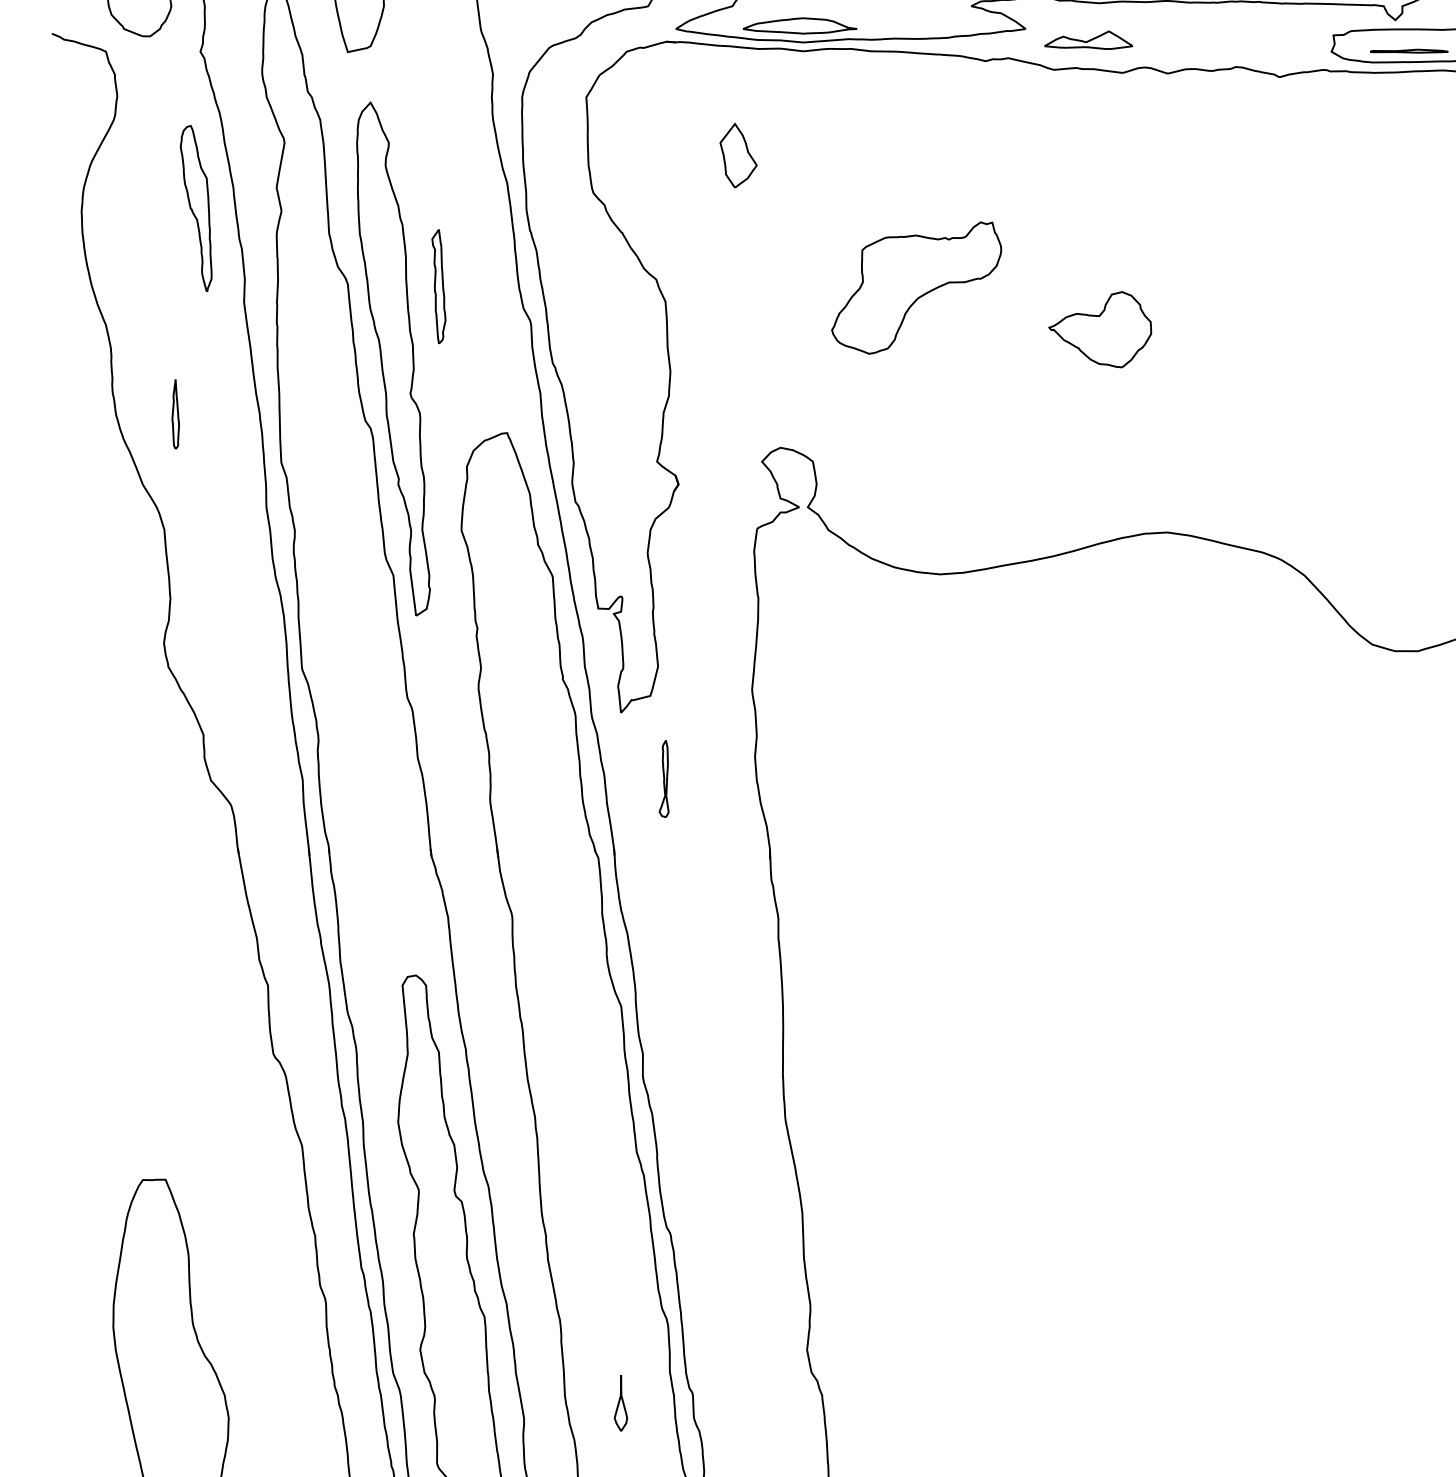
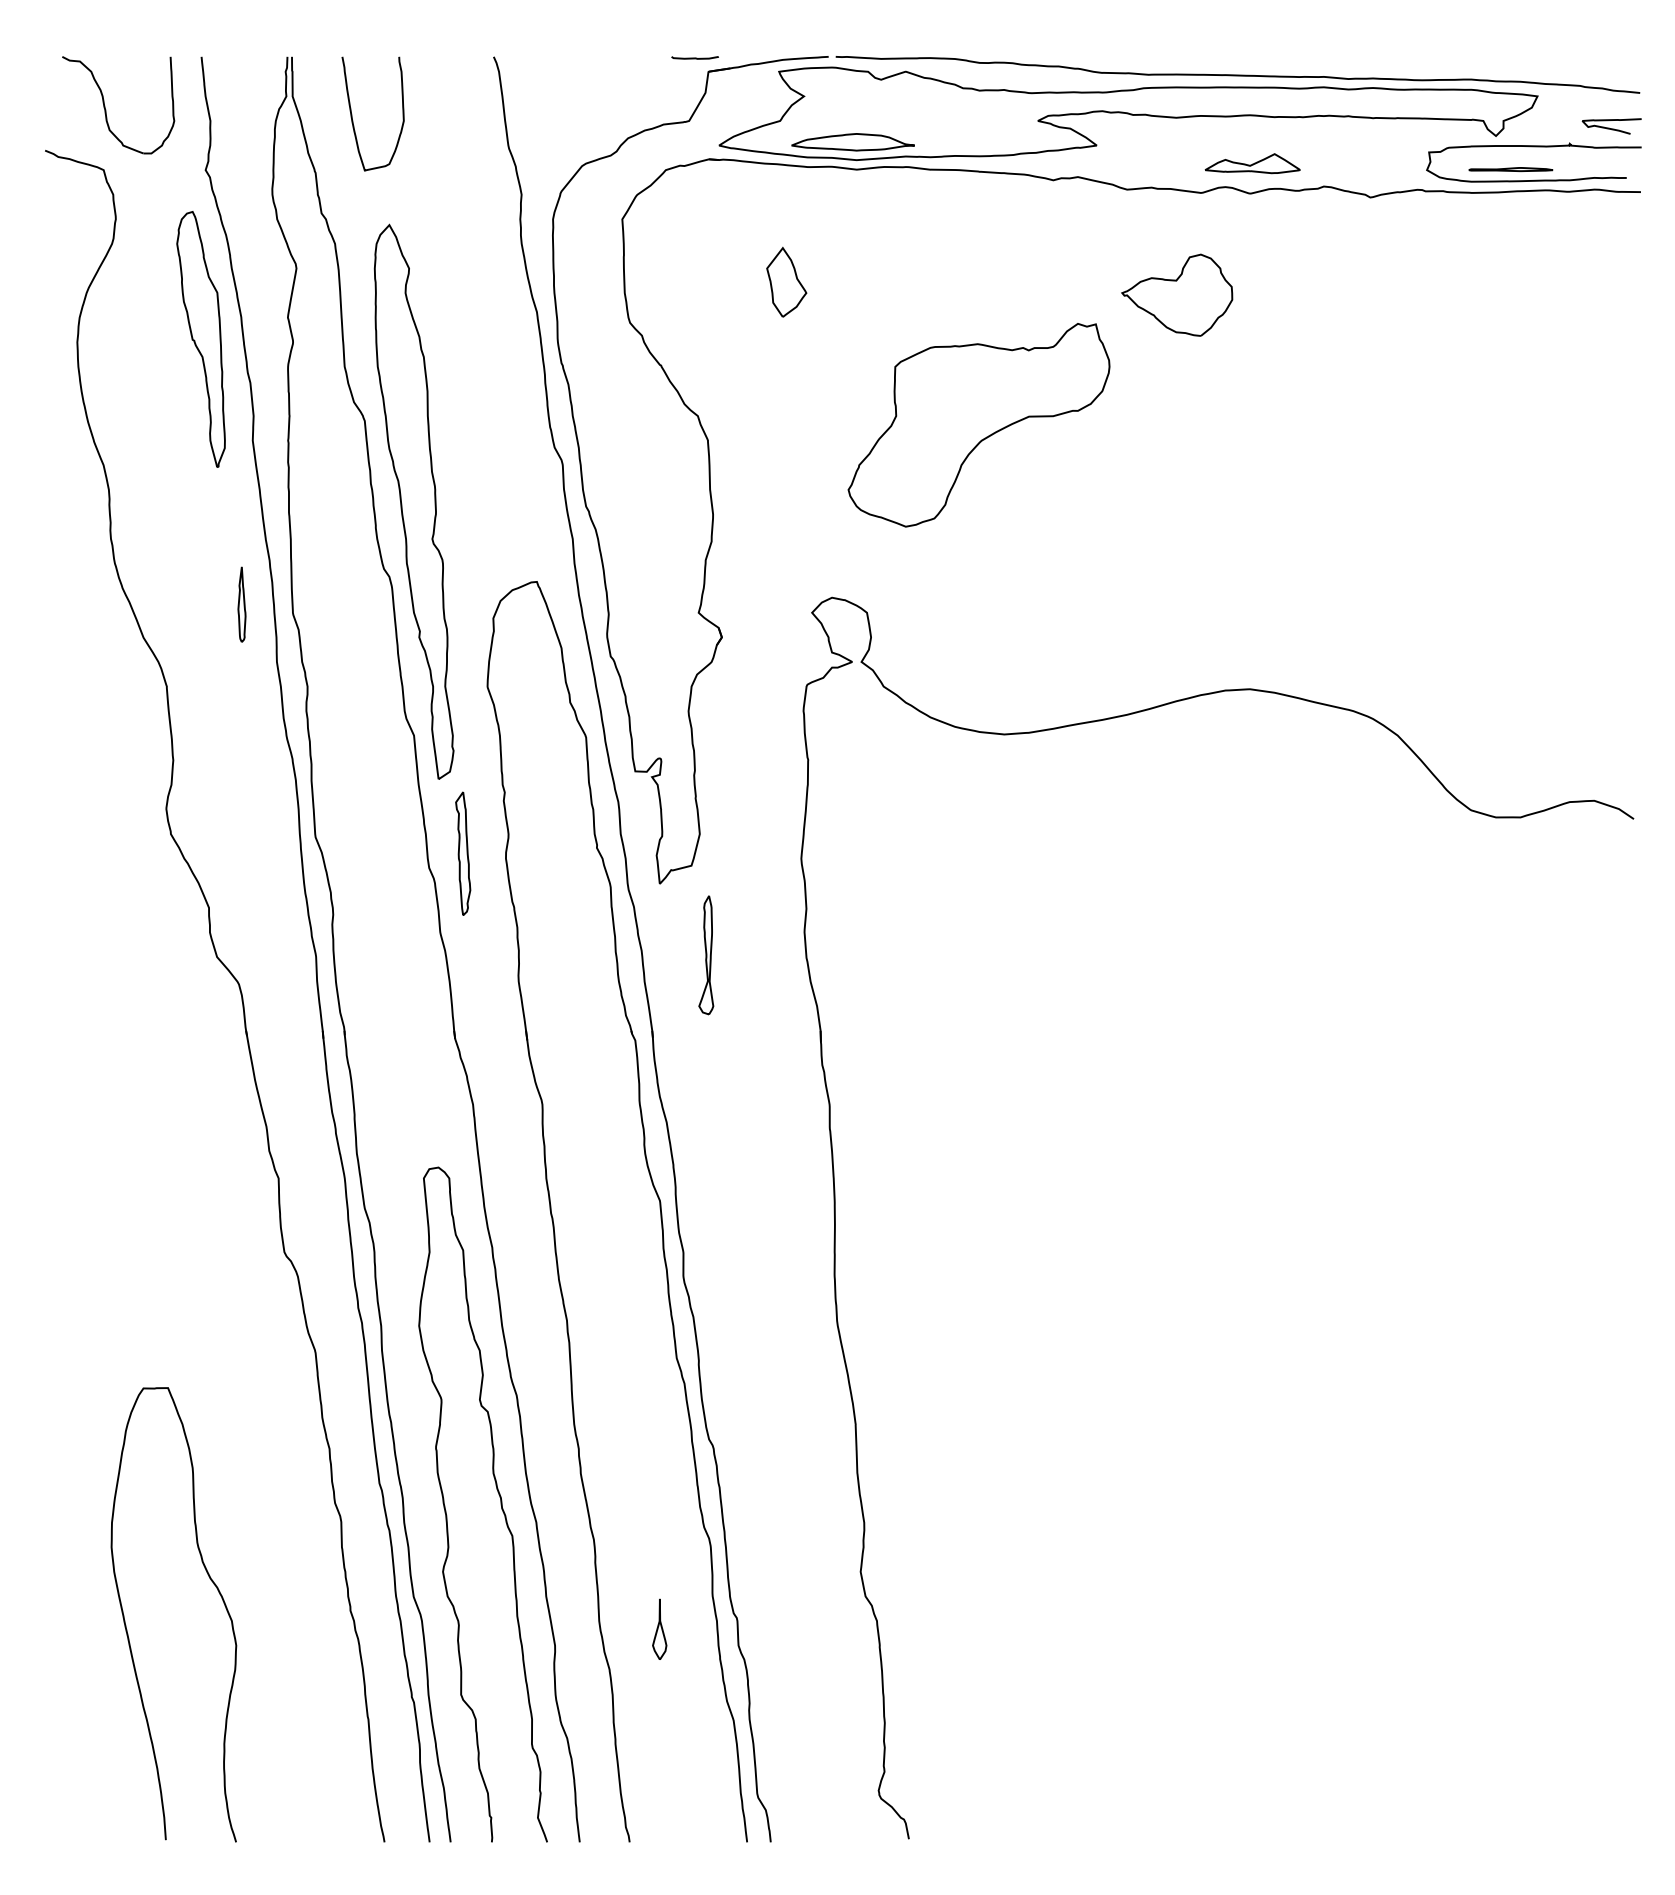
part: (1088, 40) -> (1252, 163), moved
part: (195, 208) -> (200, 339), size x1.43
part: (439, 286) -> (463, 853), moved
part: (916, 288) -> (978, 425), size x1.43
part: (1100, 329) -> (1177, 294), moved
part: (175, 414) -> (241, 604), moved
part: (664, 779) -> (706, 955), size x1.43

